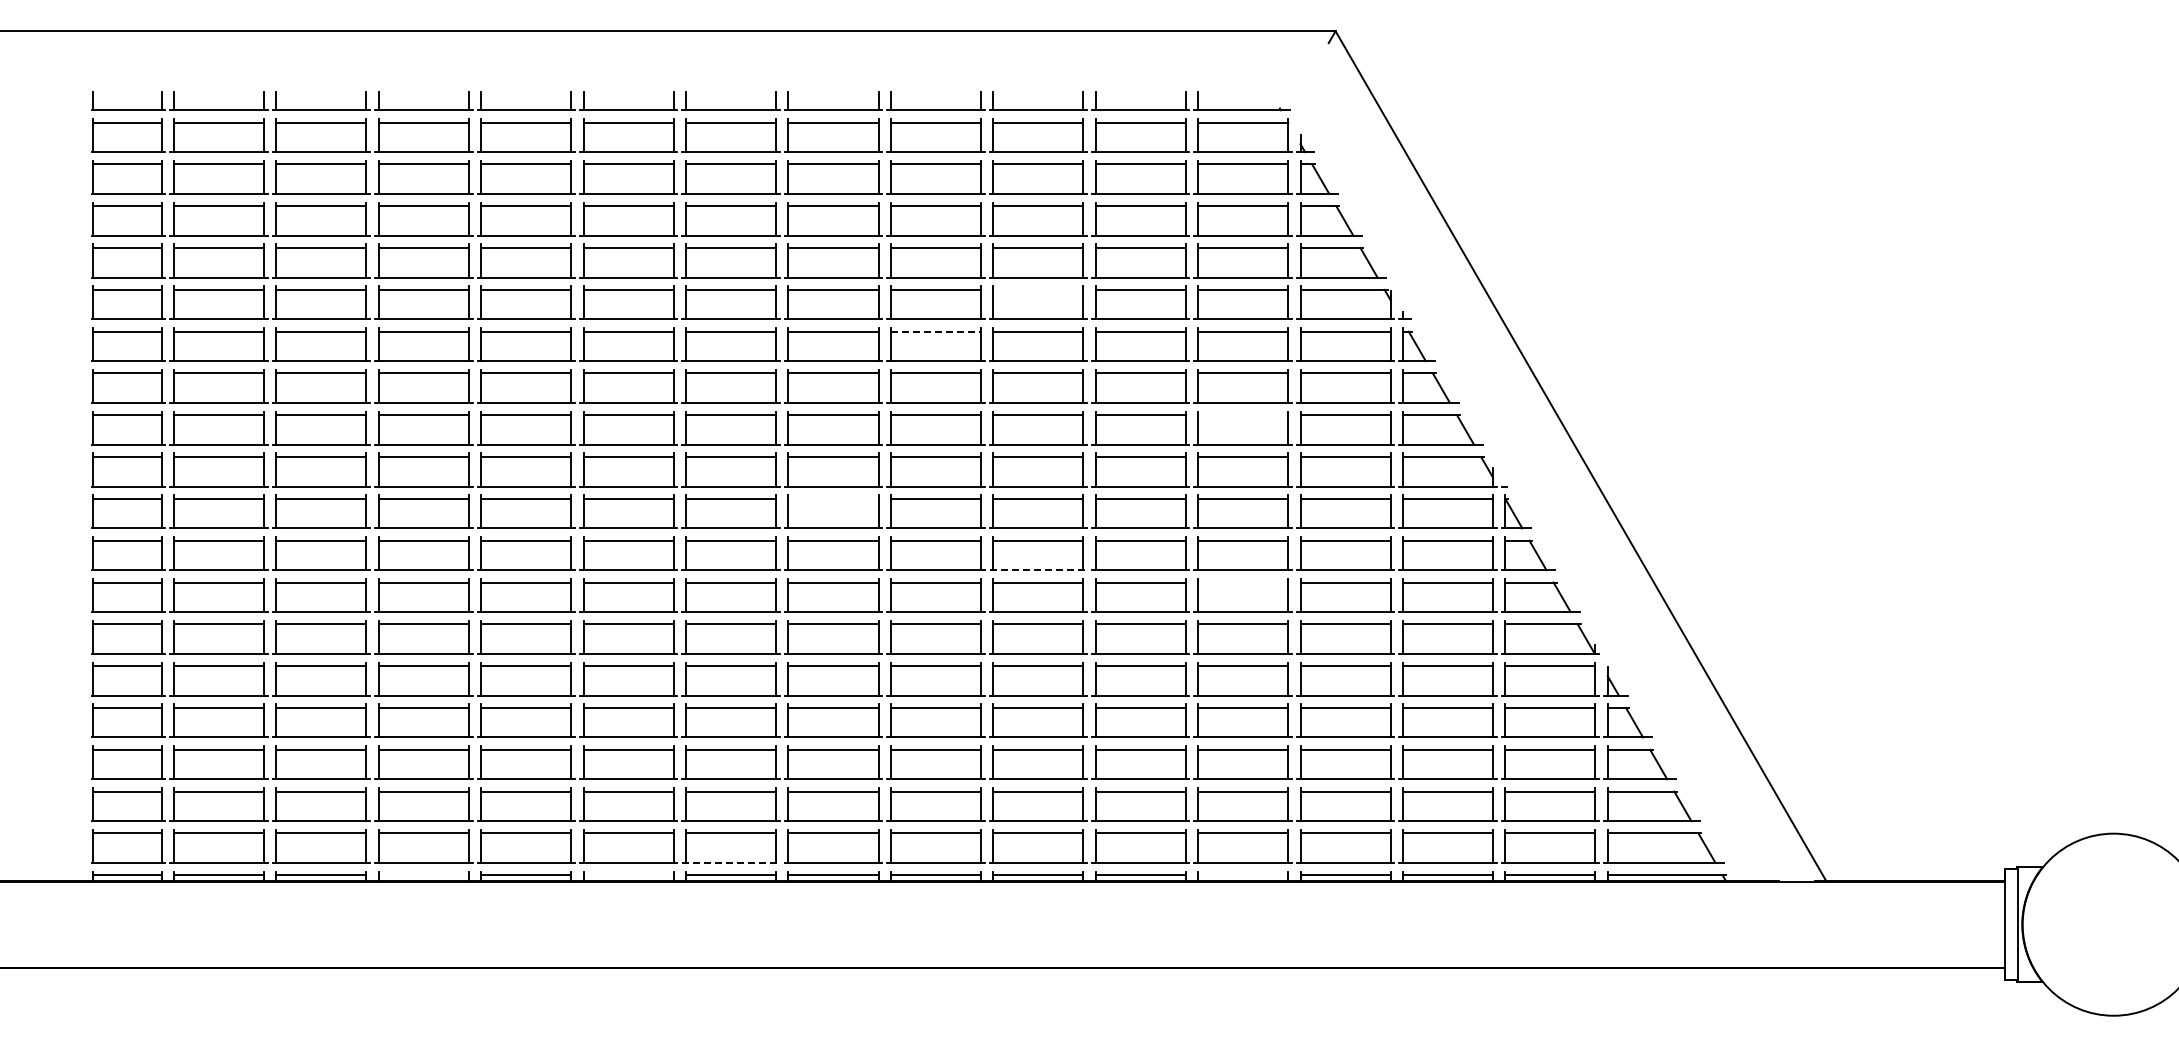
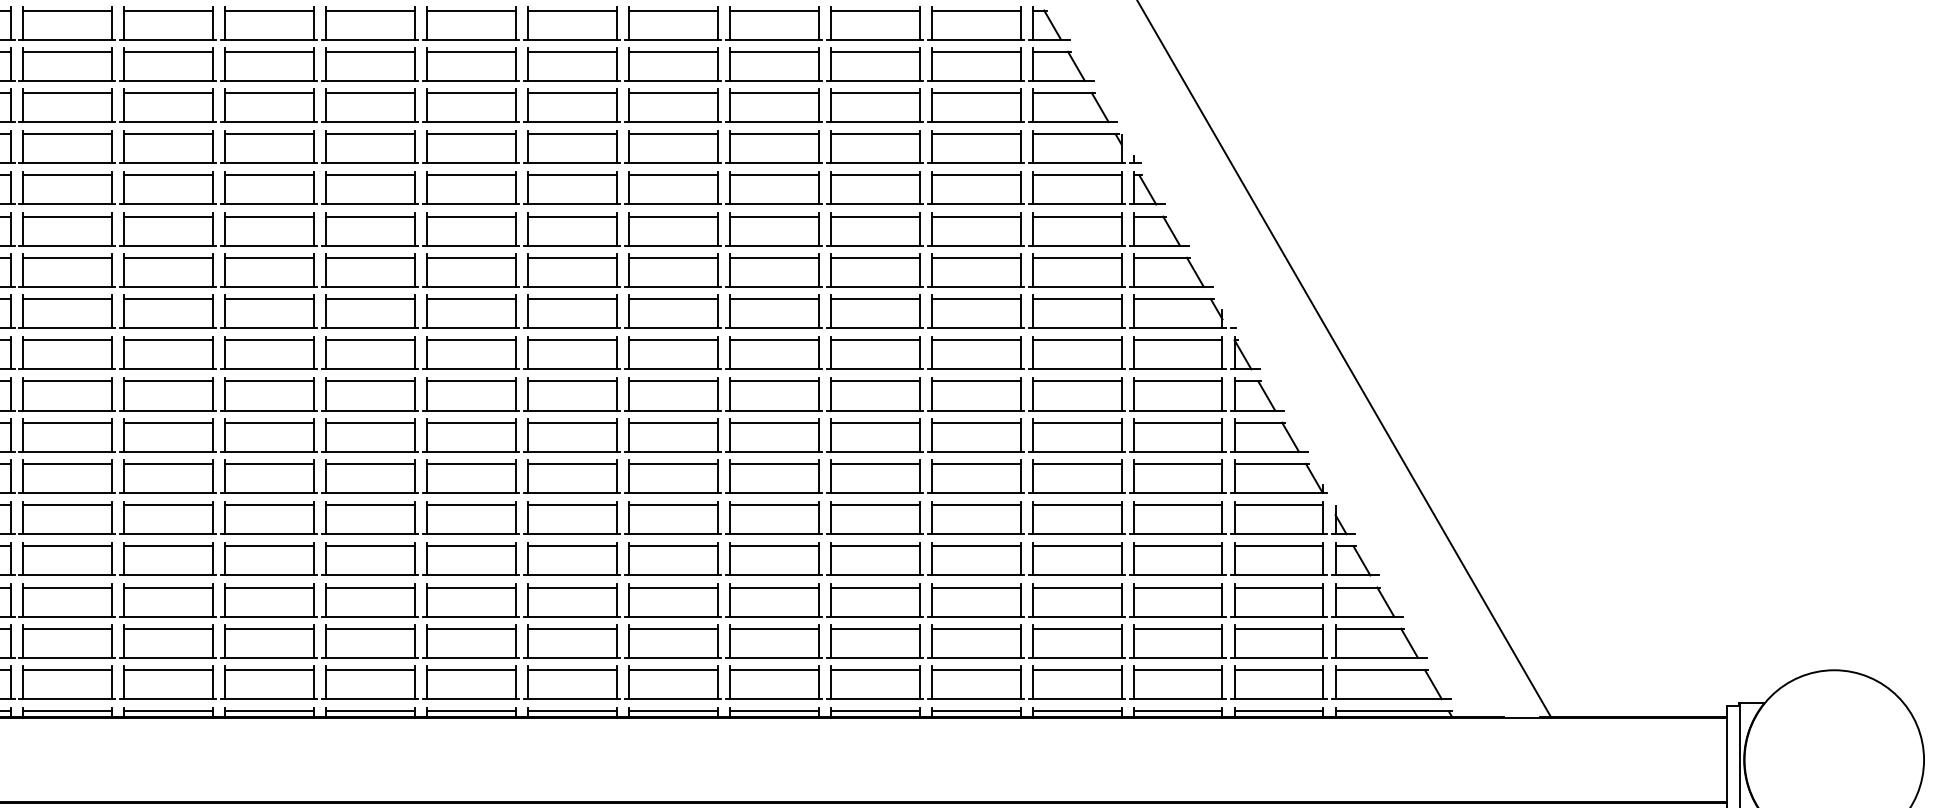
line: (1038, 289) -> (774, 133), added
line: (936, 331) -> (673, 175), dashed -> solid
line: (1243, 415) -> (976, 258), added
line: (833, 498) -> (572, 339), added
line: (1038, 570) -> (774, 410), dashed -> solid
line: (1243, 582) -> (976, 422), added
line: (731, 862) -> (471, 698), dashed -> solid
line: (423, 875) -> (168, 711), added
line: (628, 875) -> (370, 711), added
line: (1243, 875) -> (976, 711), added

